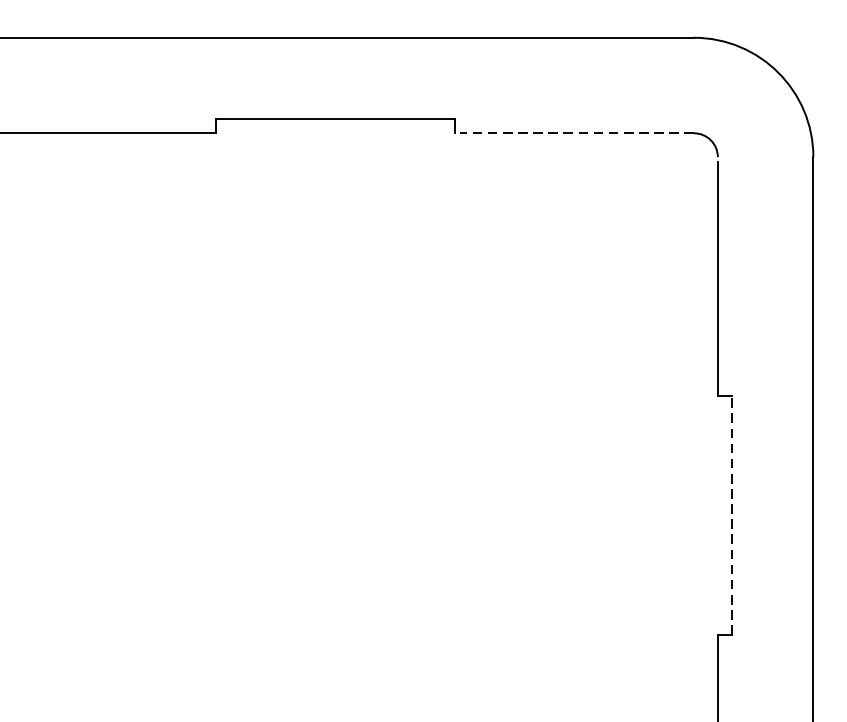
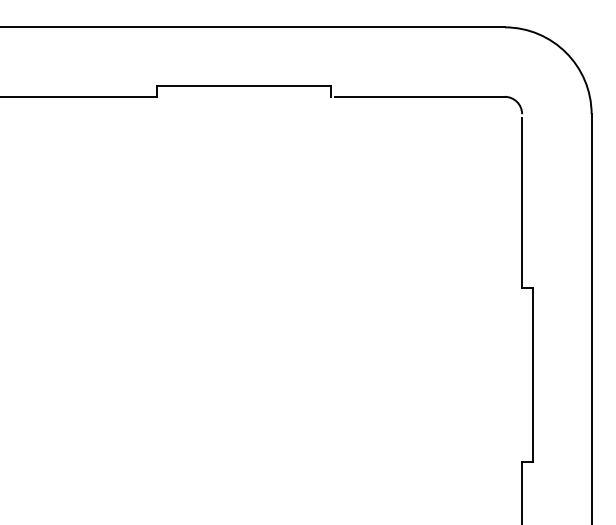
line: (576, 132) -> (419, 96), dashed -> solid
line: (732, 514) -> (532, 374), dashed -> solid

